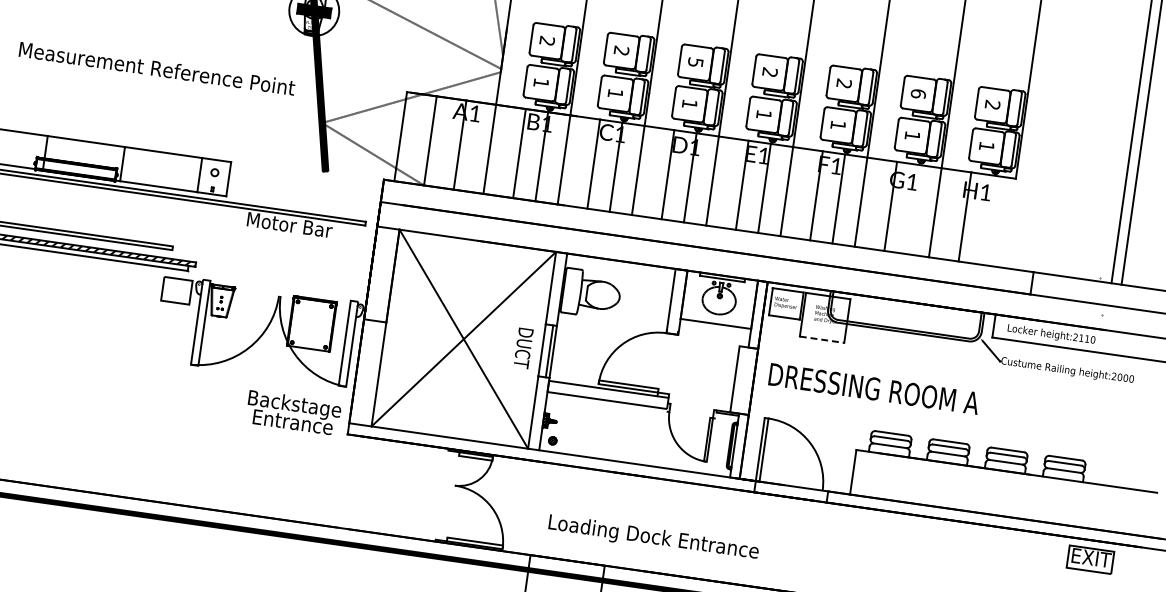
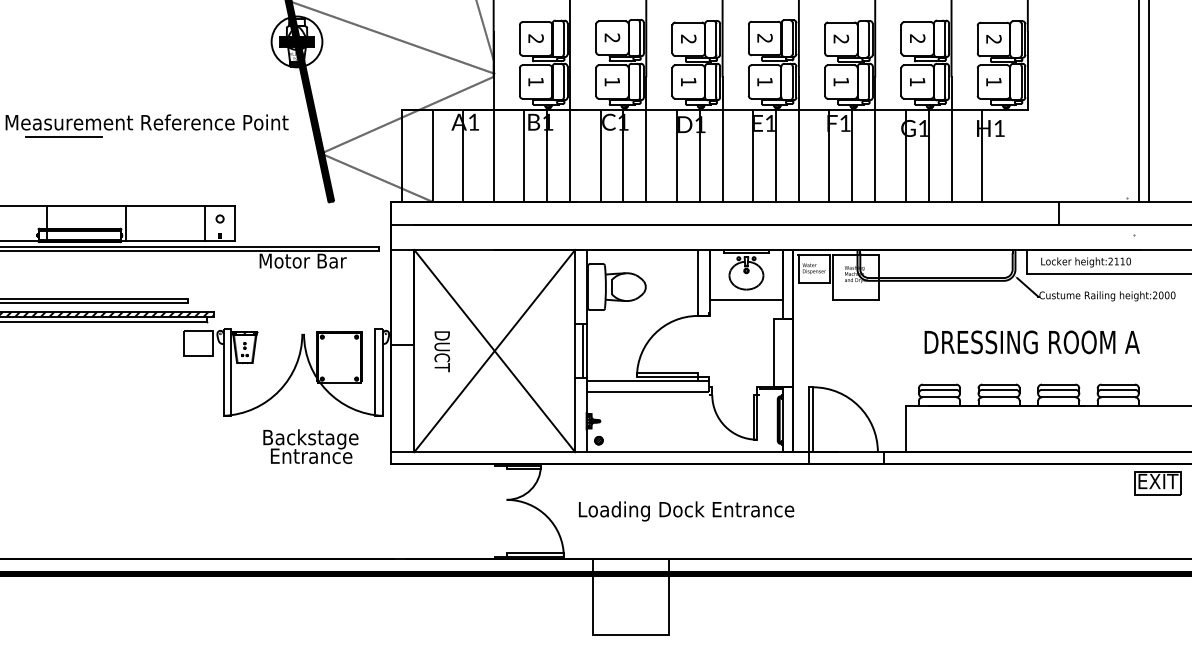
text: (695, 61) -> (688, 38), 5 -> 2
line: (73, 70) -> (63, 136), added
text: (918, 93) -> (917, 38), 6 -> 2
line: (912, 208) -> (928, 155), added
line: (821, 339) -> (855, 300), dashed -> solid
text: (523, 348) -> (442, 351), moved
text: (873, 389) -> (1031, 342), moved
text: (293, 412) -> (310, 446), moved
text: (653, 538) -> (686, 511), moved

